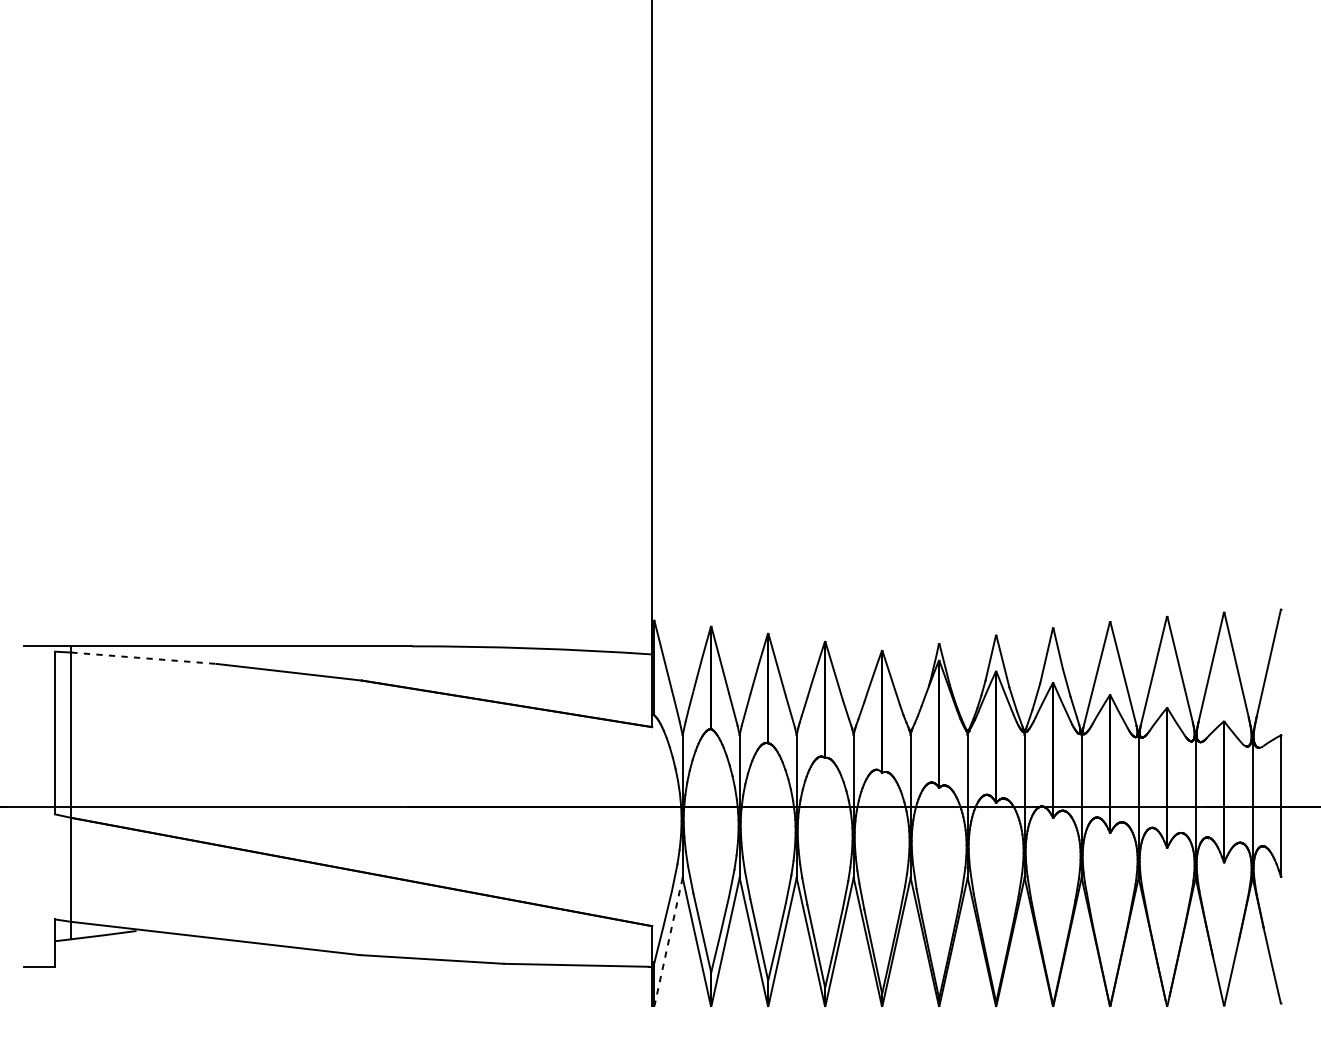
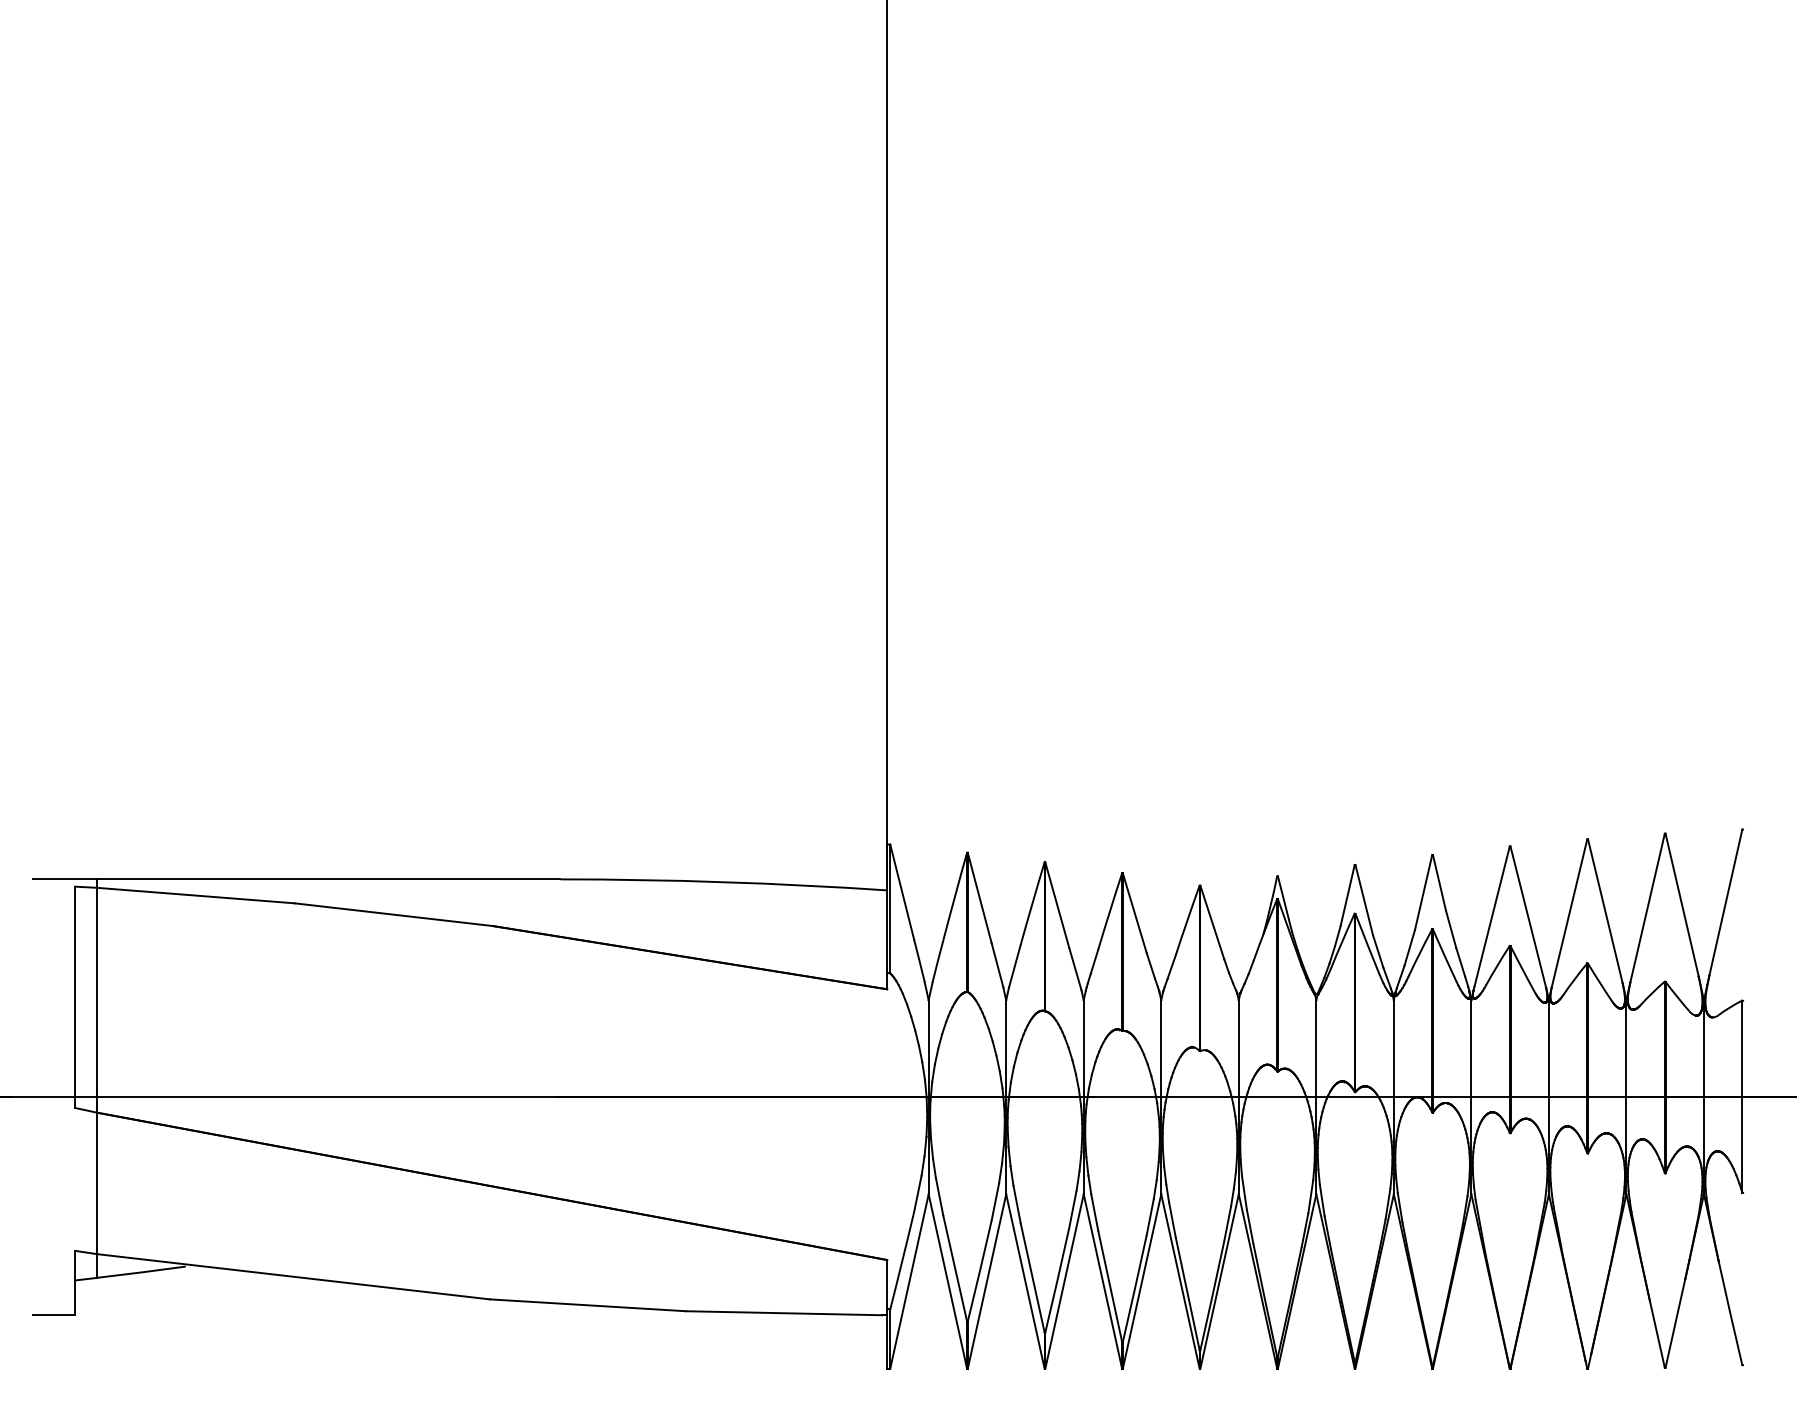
line: (144, 658) -> (196, 895), dashed -> solid
line: (668, 941) -> (909, 1281), dashed -> solid

